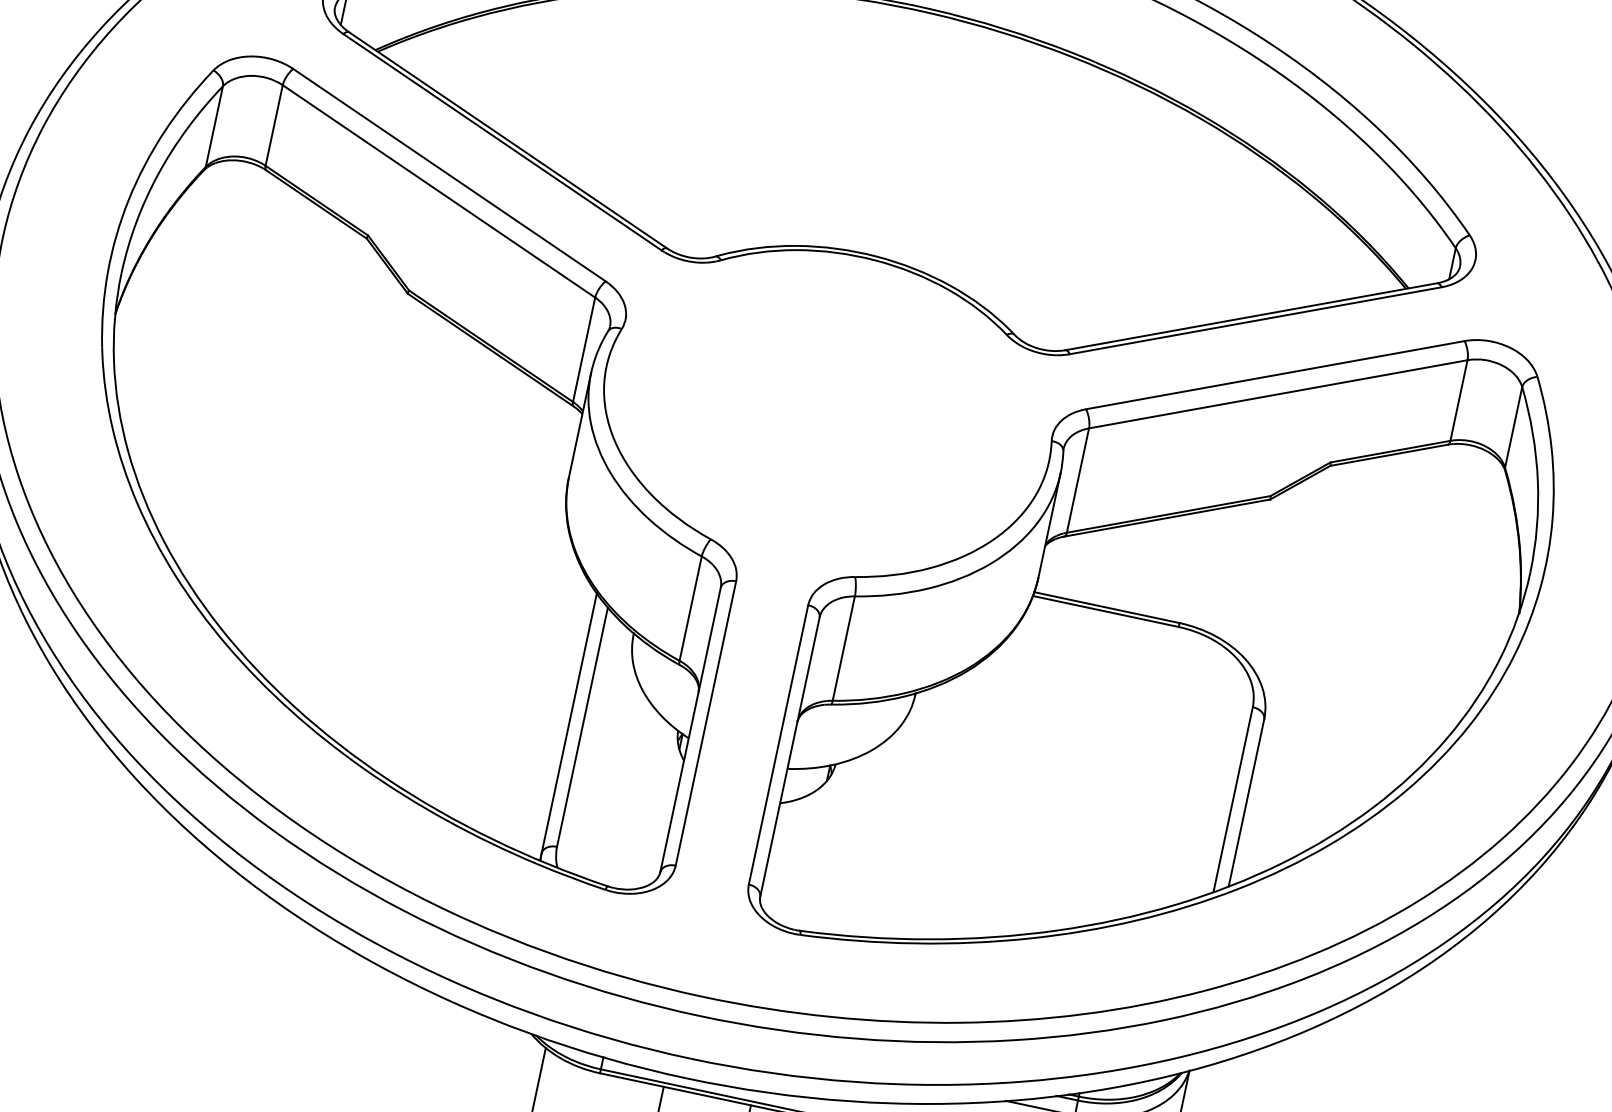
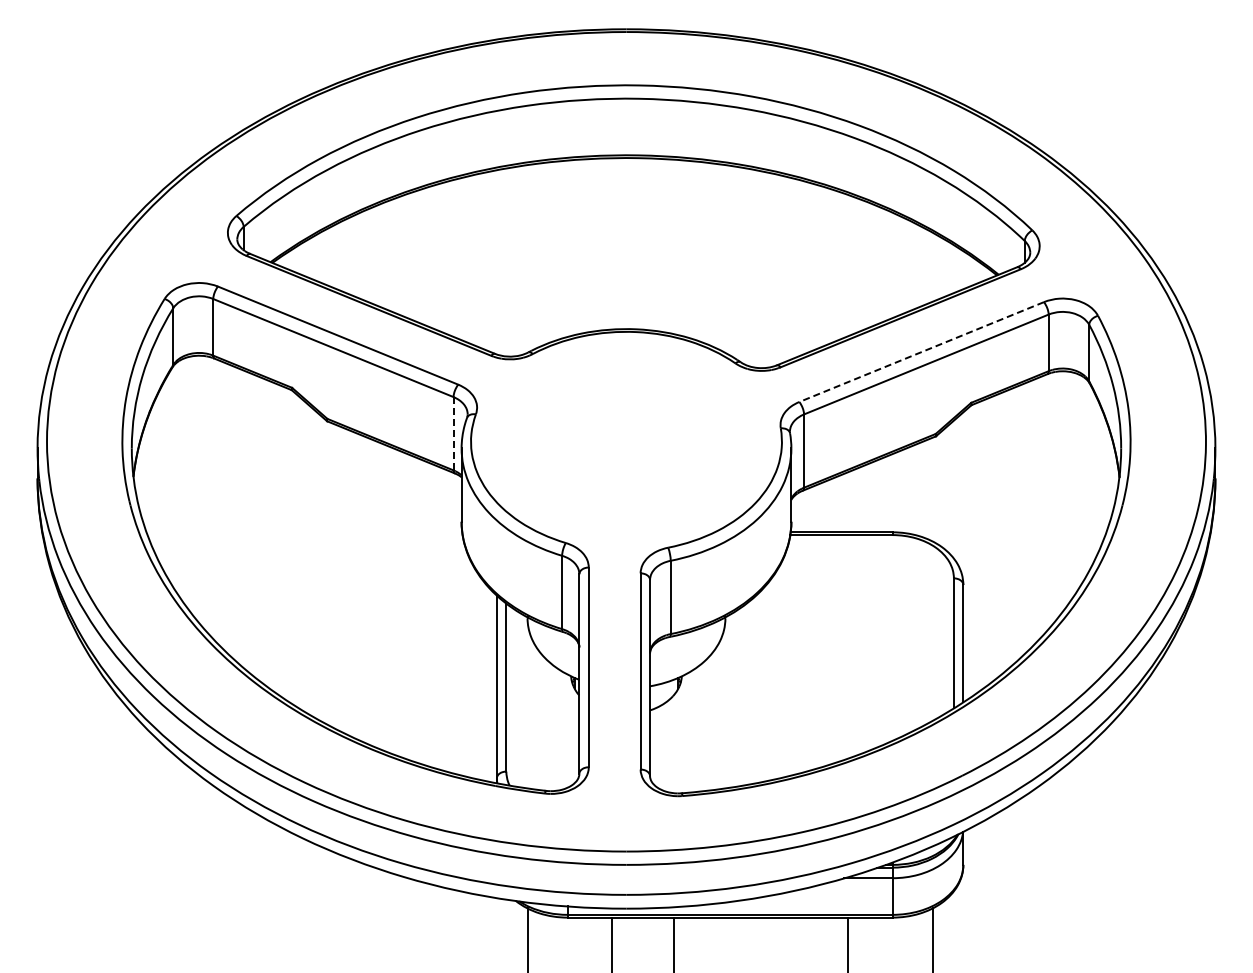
line: (584, 349) -> (453, 433), solid -> dashed
line: (1274, 375) -> (921, 352), solid -> dashed

